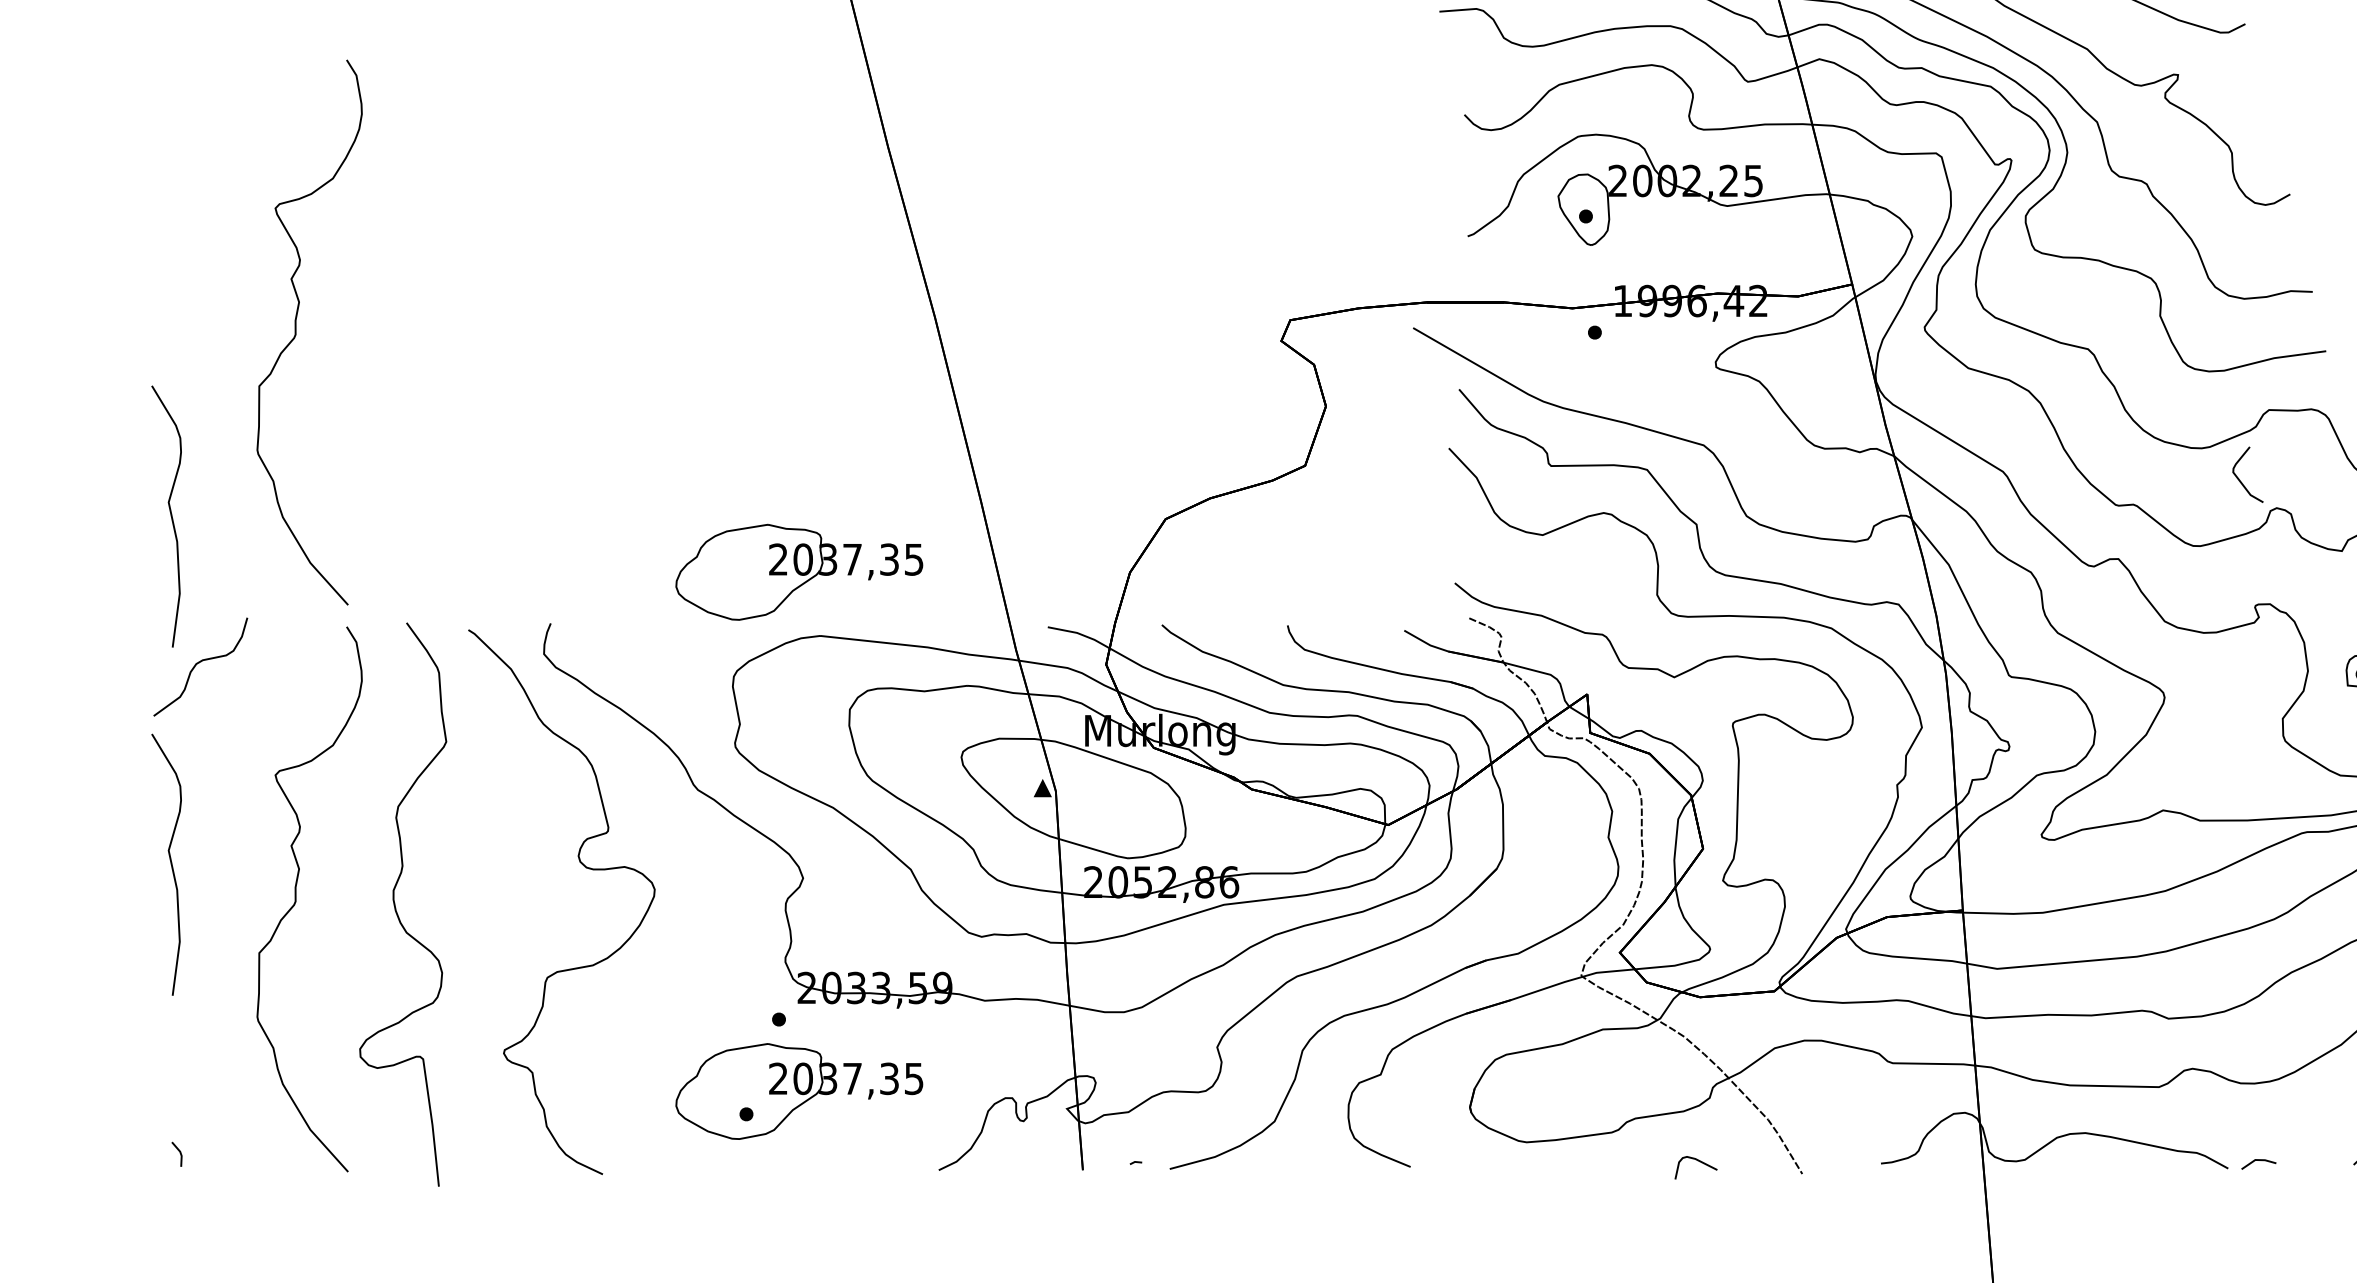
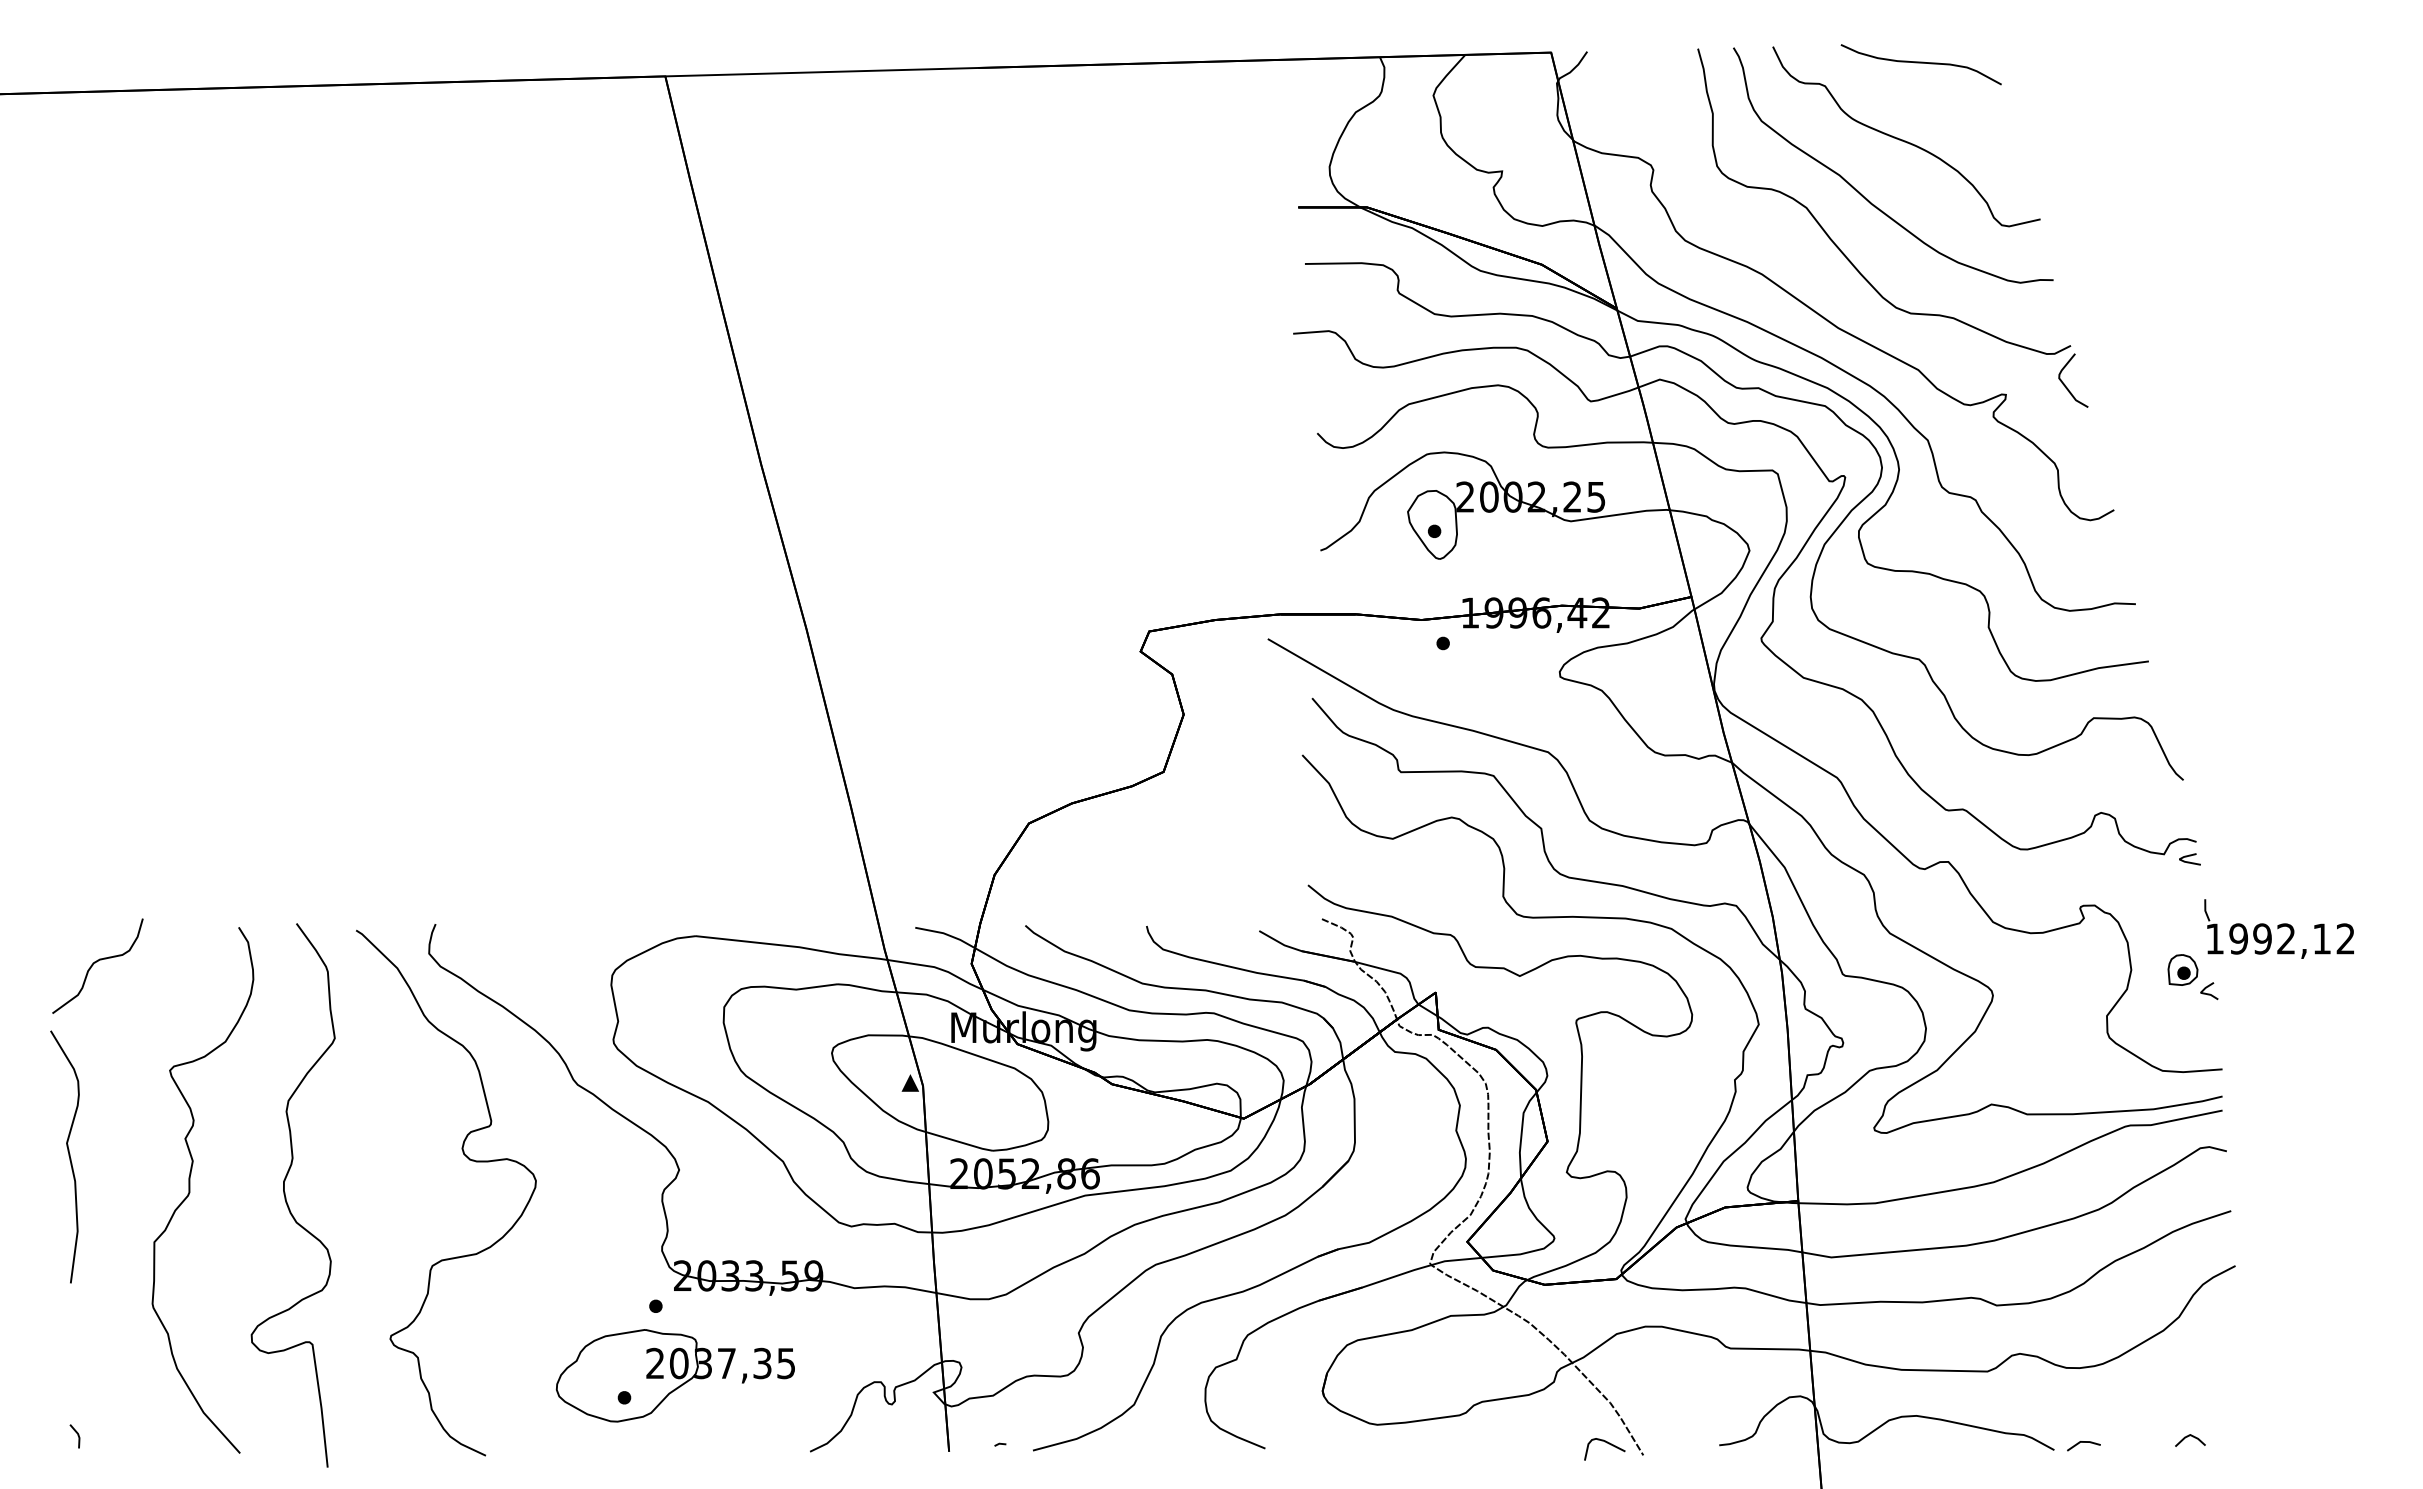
curve: (296, 332) -> (190, 643), removed
curve: (2239, 478) -> (2065, 384), moved
curve: (170, 516) -> (68, 820), removed
part: (798, 572) -> (674, 874), removed
curve: (1697, 1161) -> (1606, 1443), moved

